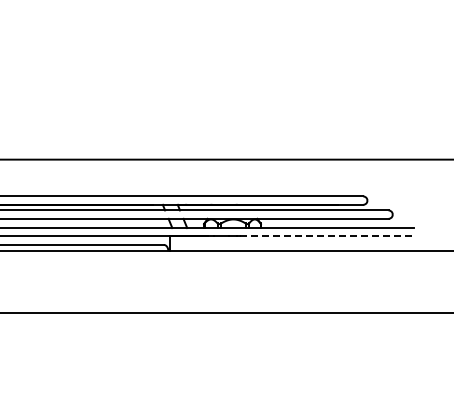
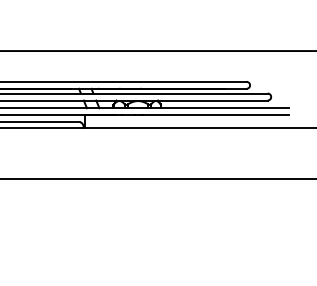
line: (327, 236) -> (216, 115), dashed -> solid

